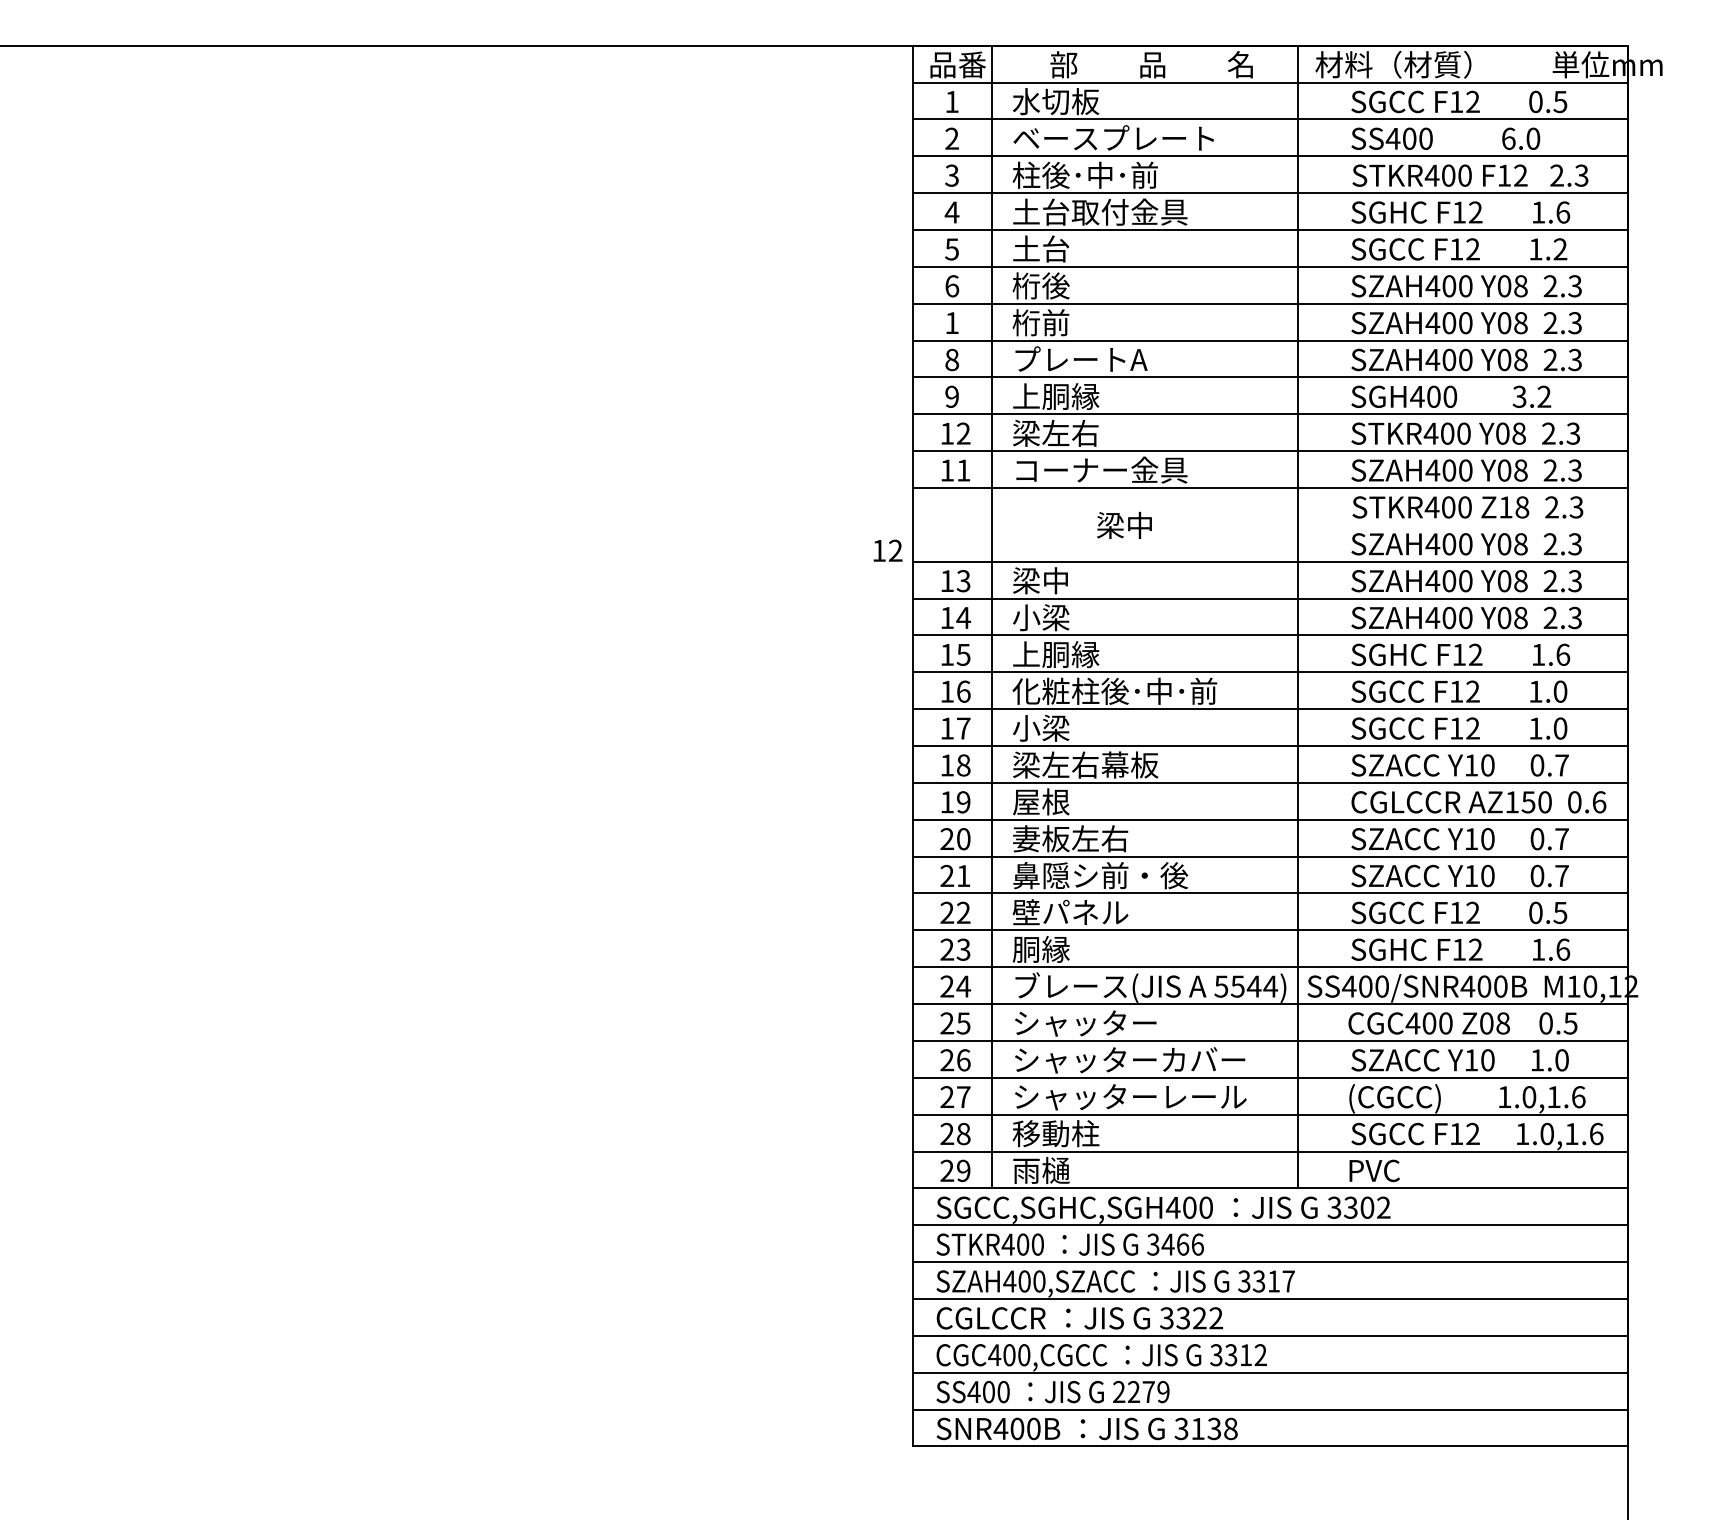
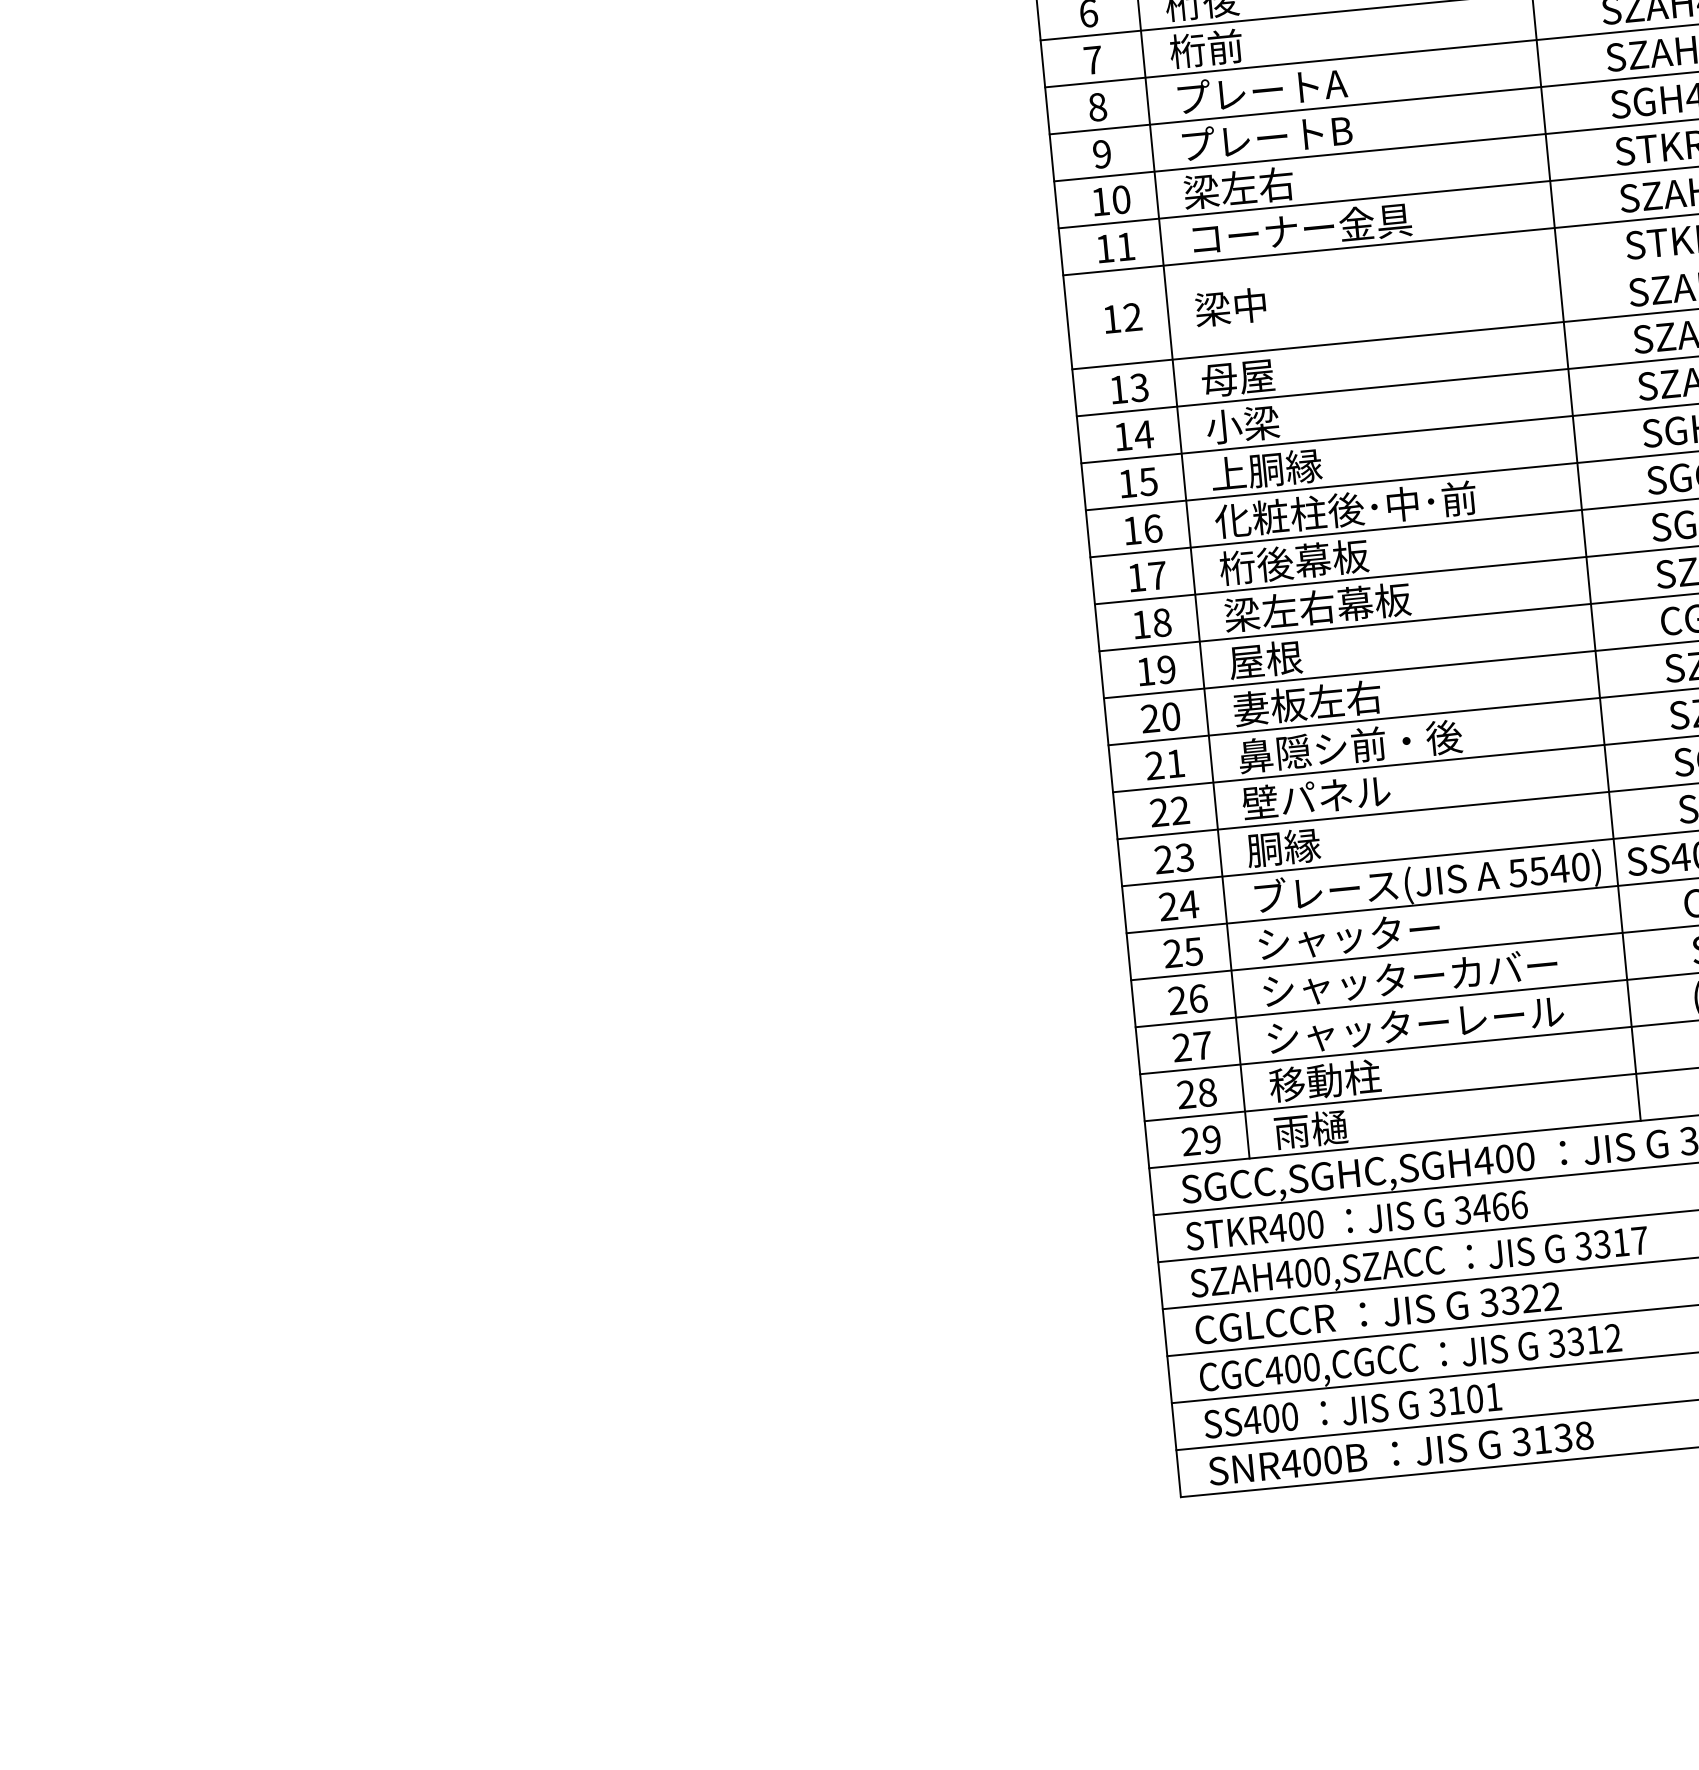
text: (951, 322) -> (1092, 59), 1 -> 7
text: (1080, 396) -> (1265, 138), 上胴縁 -> プレートB
text: (963, 433) -> (1121, 199), 12 -> 10
text: (1124, 524) -> (1230, 306), moved
text: (887, 550) -> (1122, 317), moved
text: (1040, 580) -> (1237, 377), 梁中 -> 母屋
text: (1070, 727) -> (1293, 561), 小梁 -> 桁後幕板
text: (1270, 986) -> (1580, 866), 5544) -> 5540)
text: (1140, 1391) -> (1464, 1399), 2279 -> 3101

